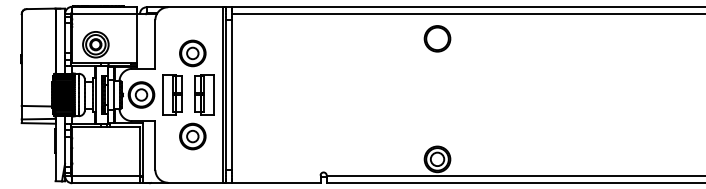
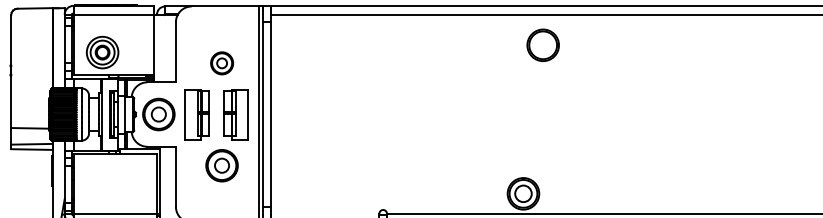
part: (437, 38) -> (543, 44), moved
part: (192, 53) -> (221, 63), size x0.7

